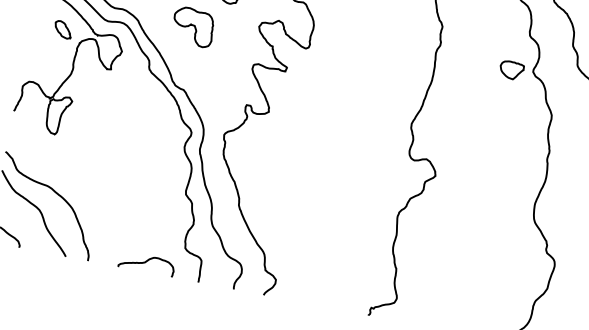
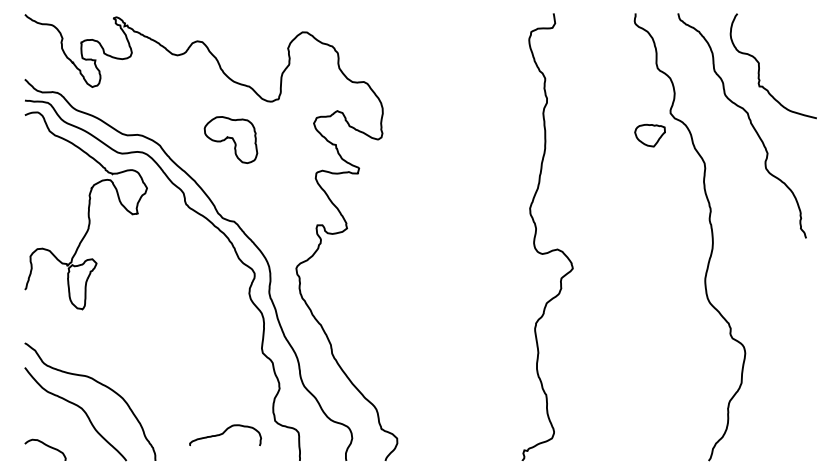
part: (63, 29) -> (67, 175), removed
part: (511, 70) -> (649, 135), moved
curve: (146, 262) -> (224, 433), moved

